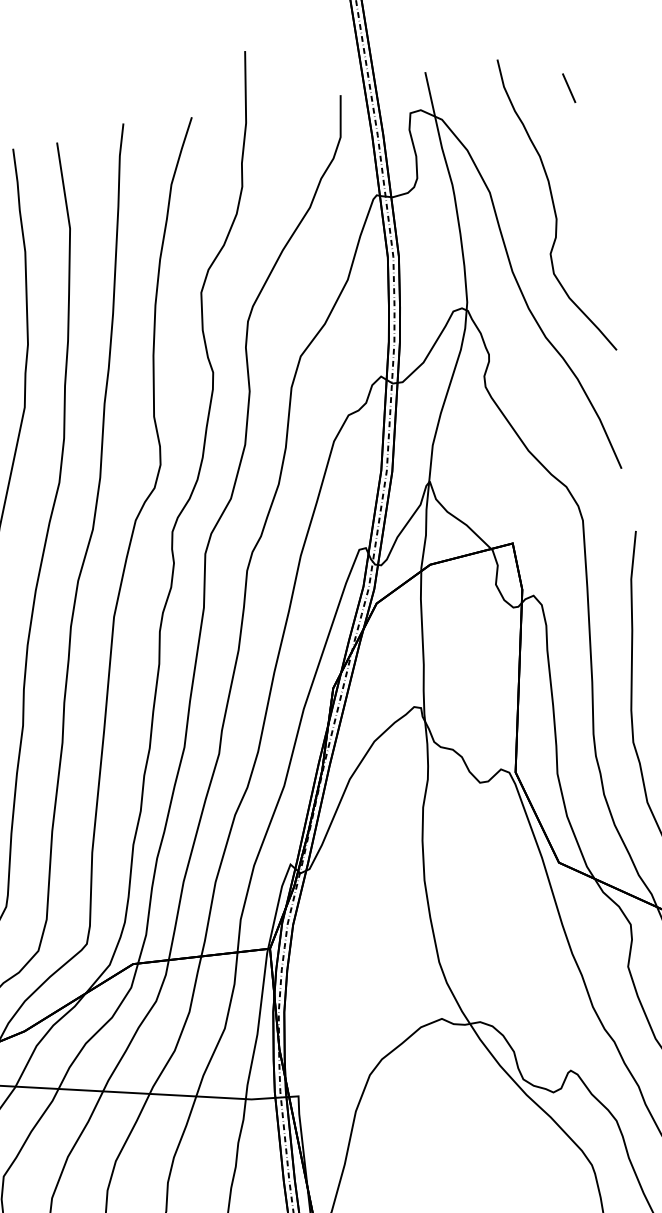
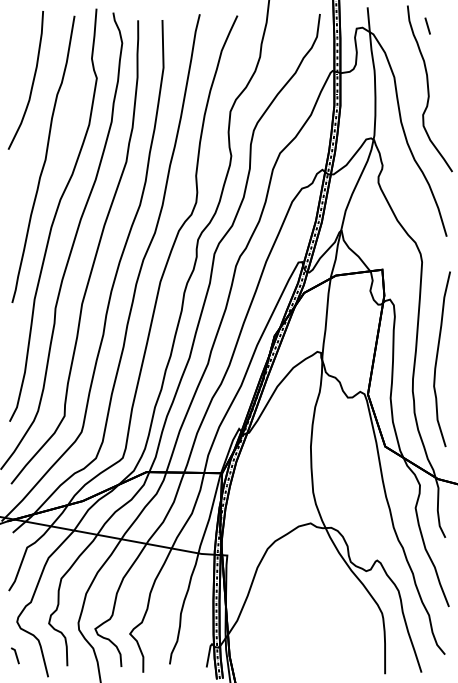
line: (568, 87) -> (427, 25), moved

